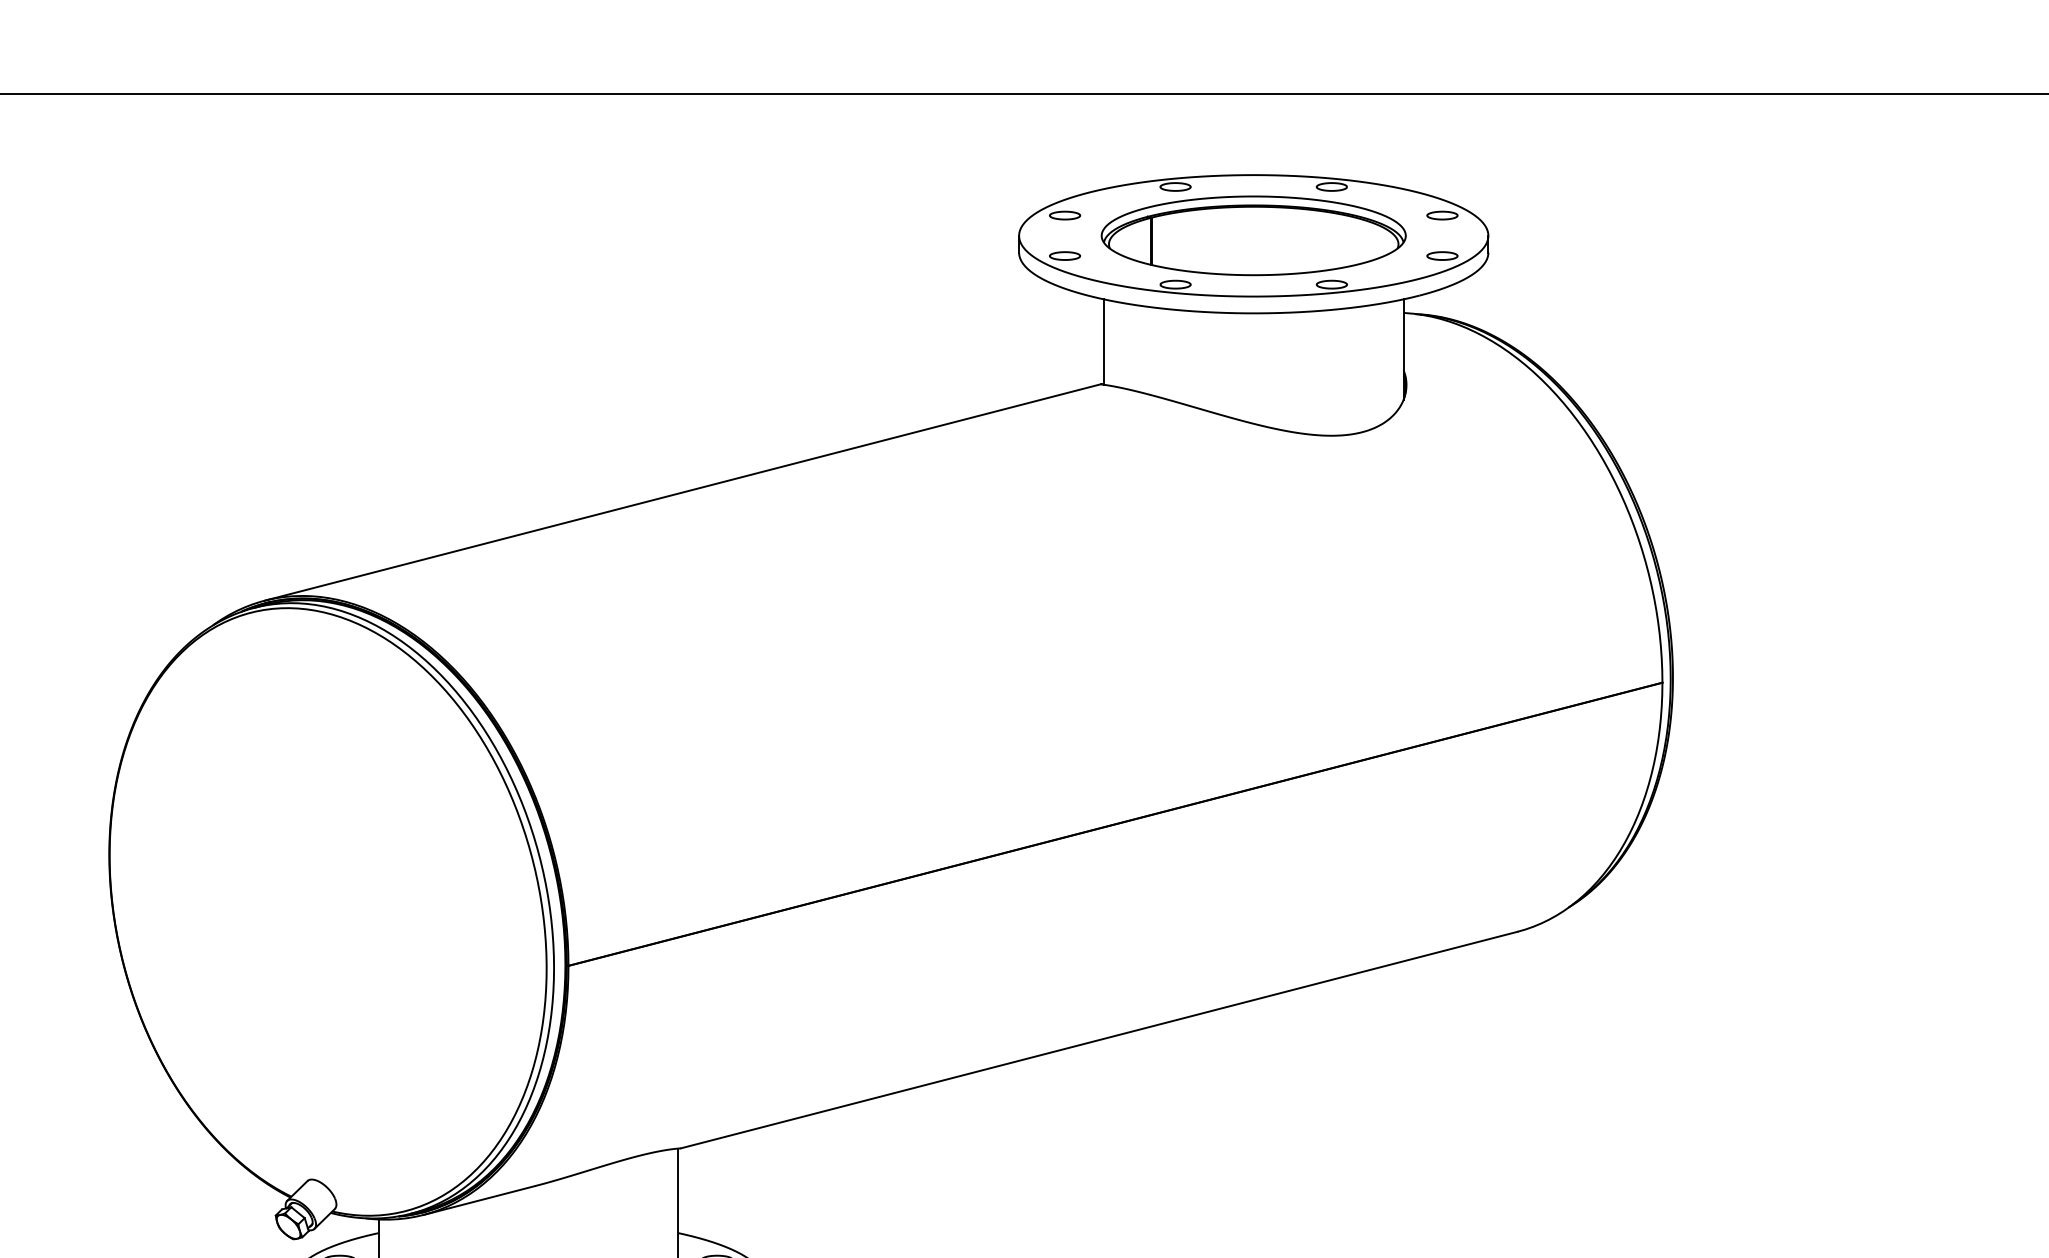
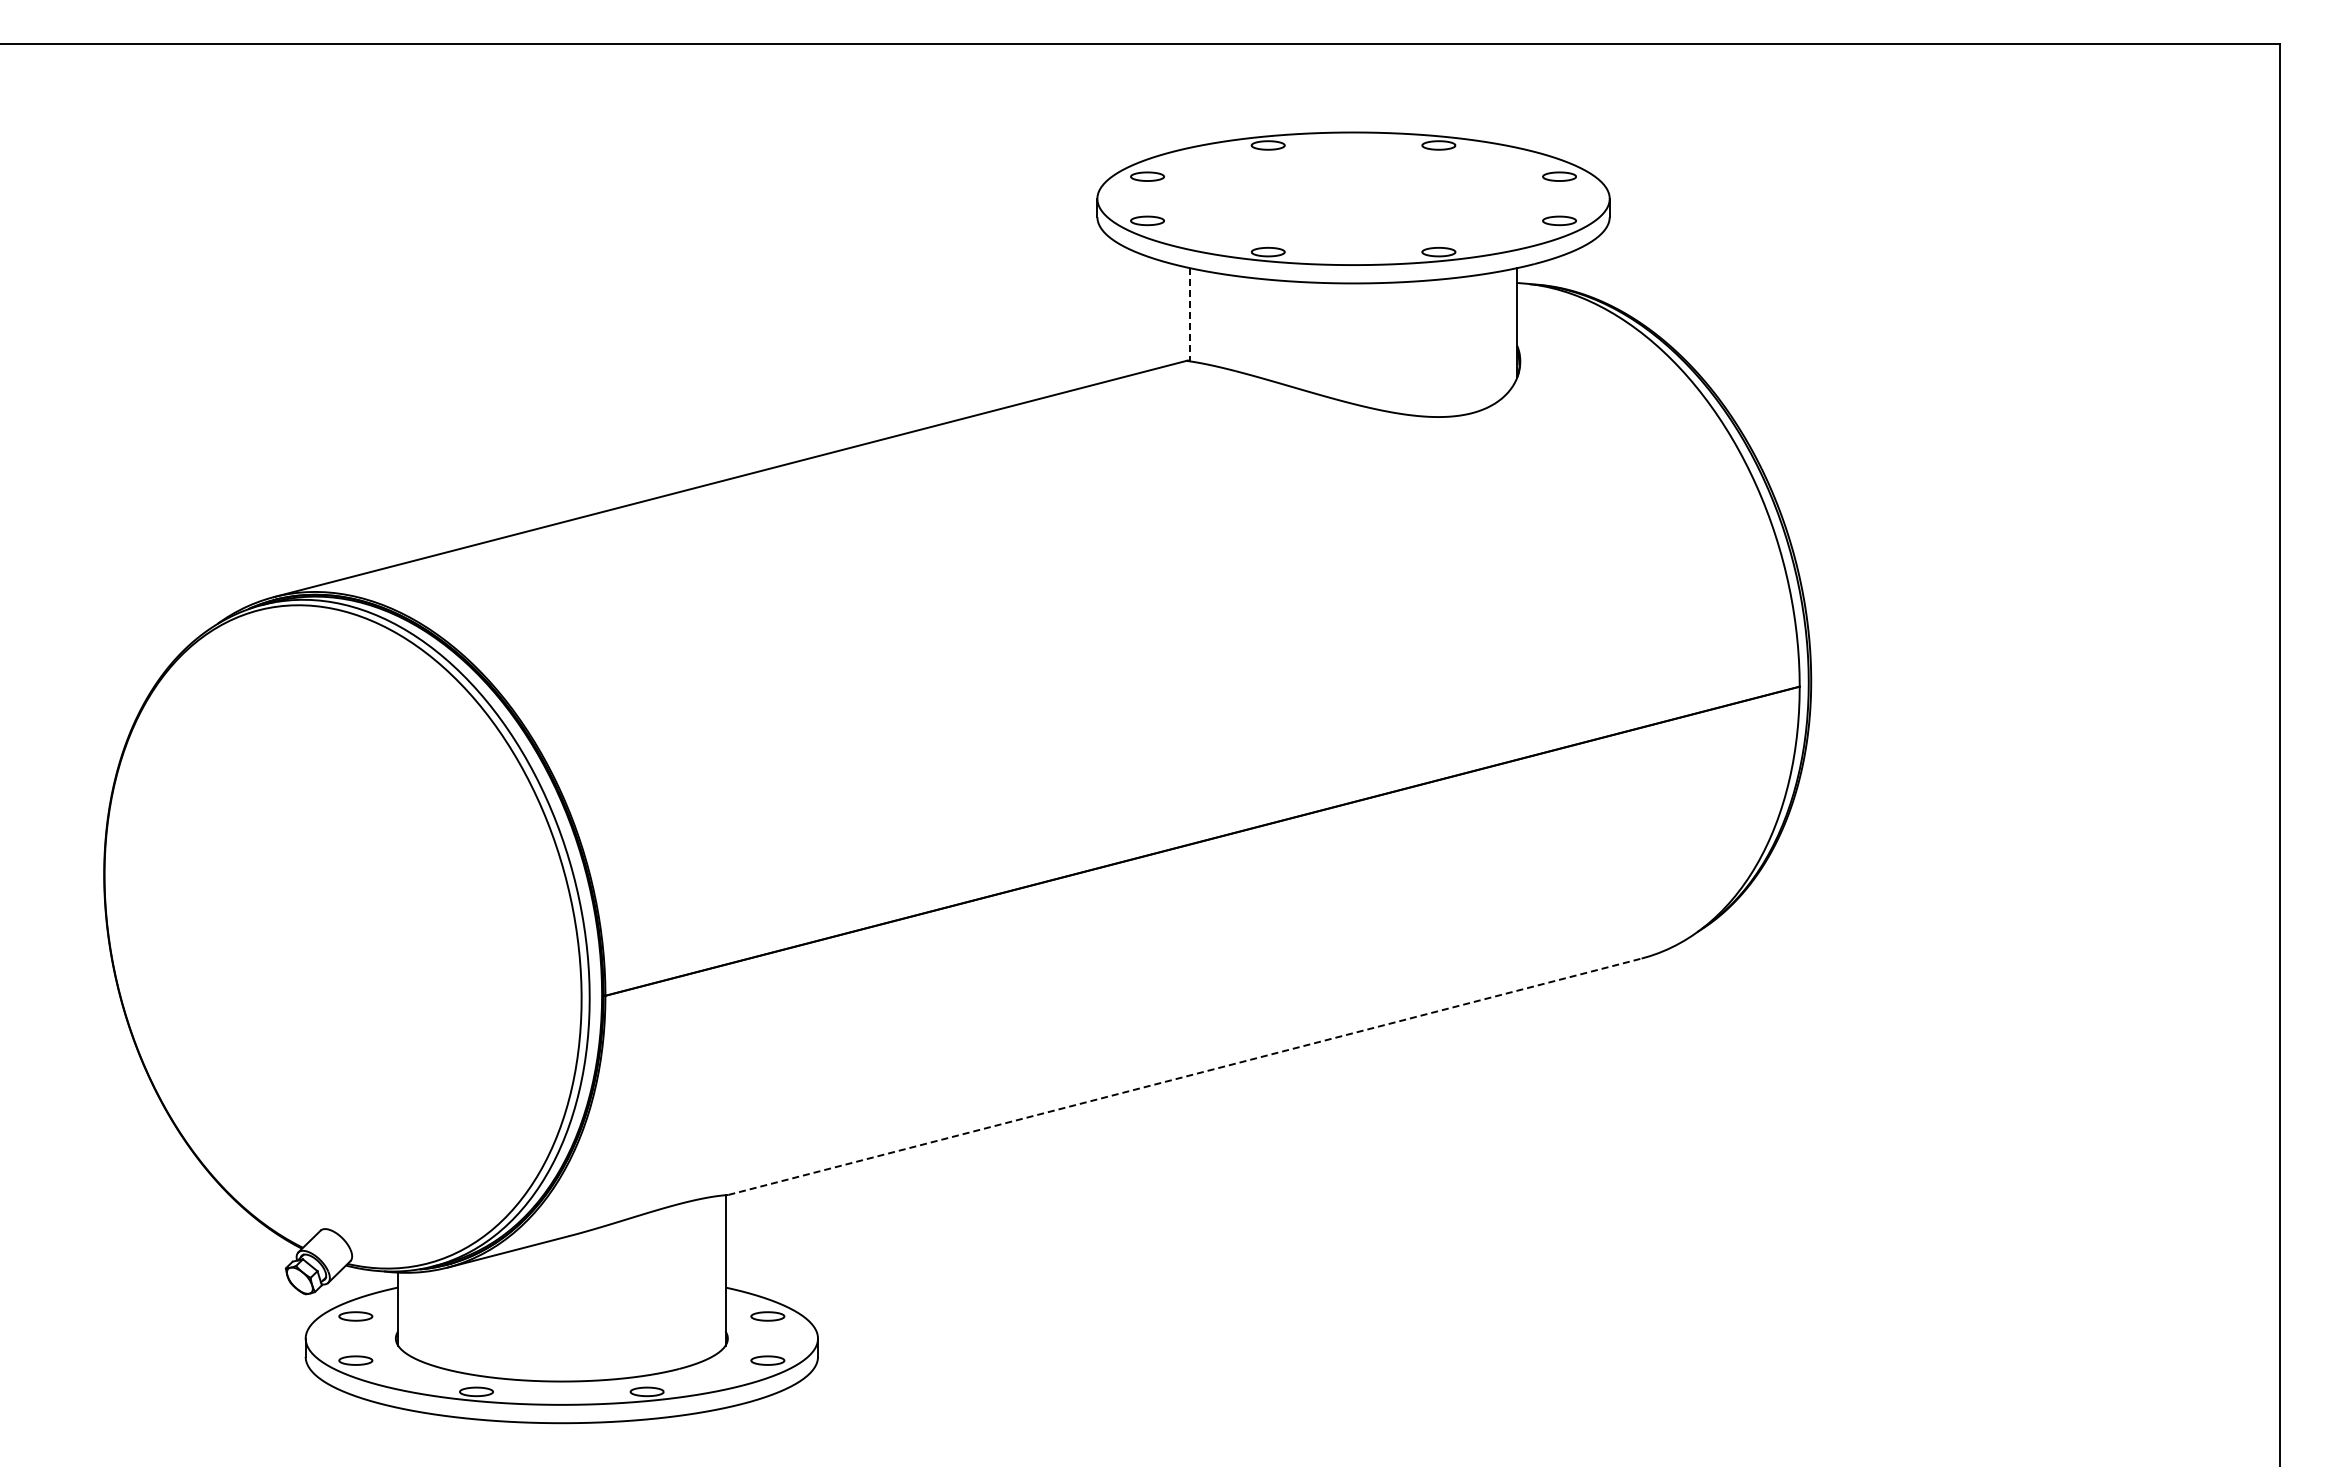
part: (1253, 235) -> (1353, 198), removed
line: (1103, 341) -> (1189, 314), solid -> dashed
line: (1099, 1039) -> (1185, 1076), solid -> dashed

